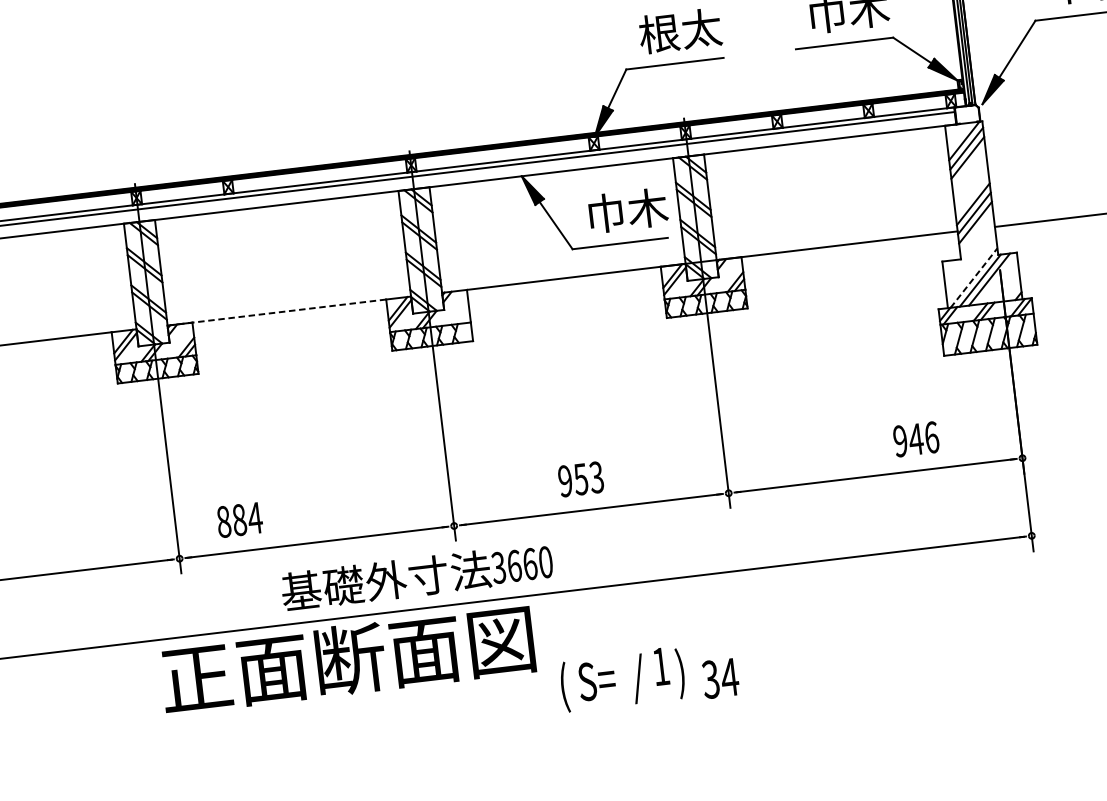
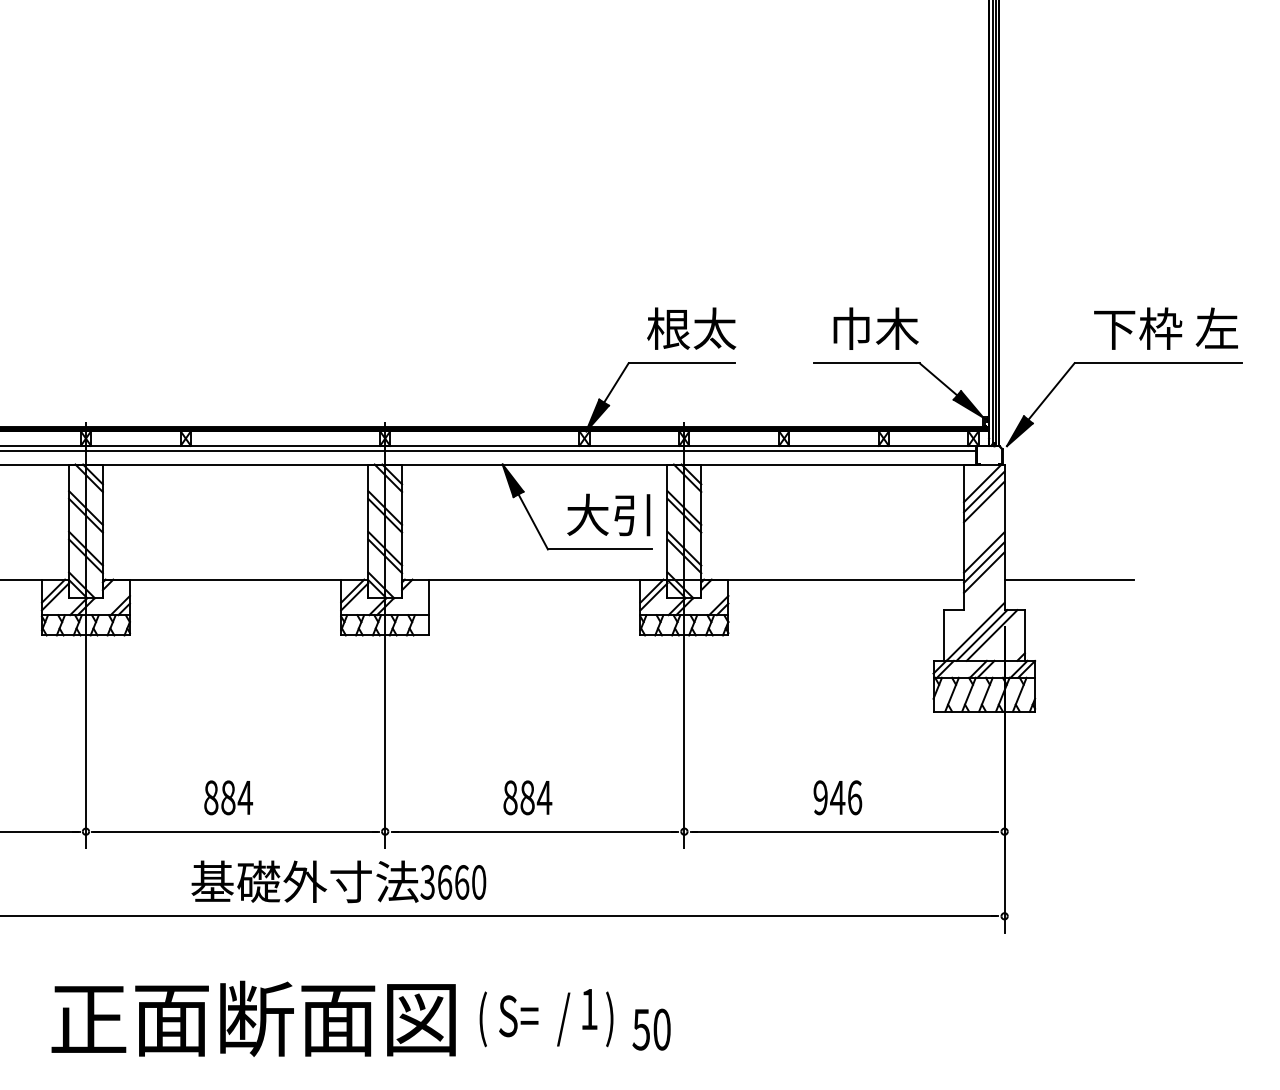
text: (627, 210) -> (611, 514), 巾木 -> 大引
line: (973, 277) -> (975, 631), dashed -> solid
line: (278, 312) -> (223, 579), dashed -> solid
text: (915, 439) -> (837, 797), moved
text: (581, 479) -> (527, 797), 953 -> 884
text: (239, 519) -> (228, 797), moved
text: (347, 659) -> (253, 1018), moved
text: (720, 678) -> (651, 1029), 34 -> 50

